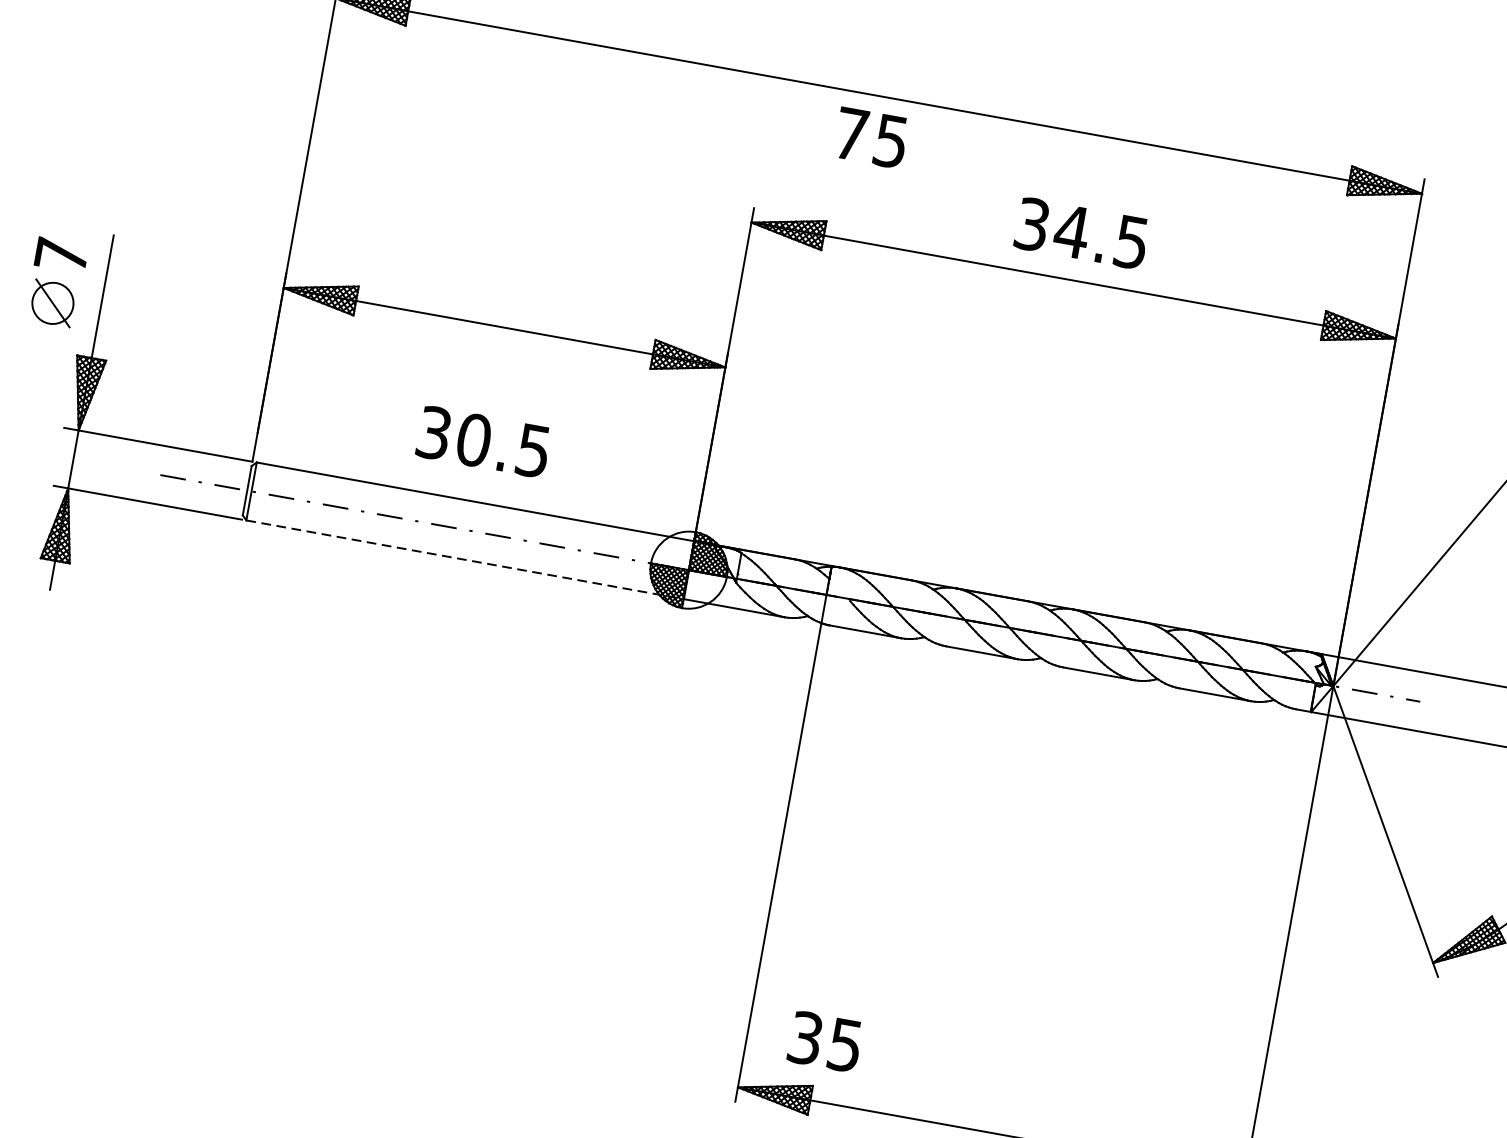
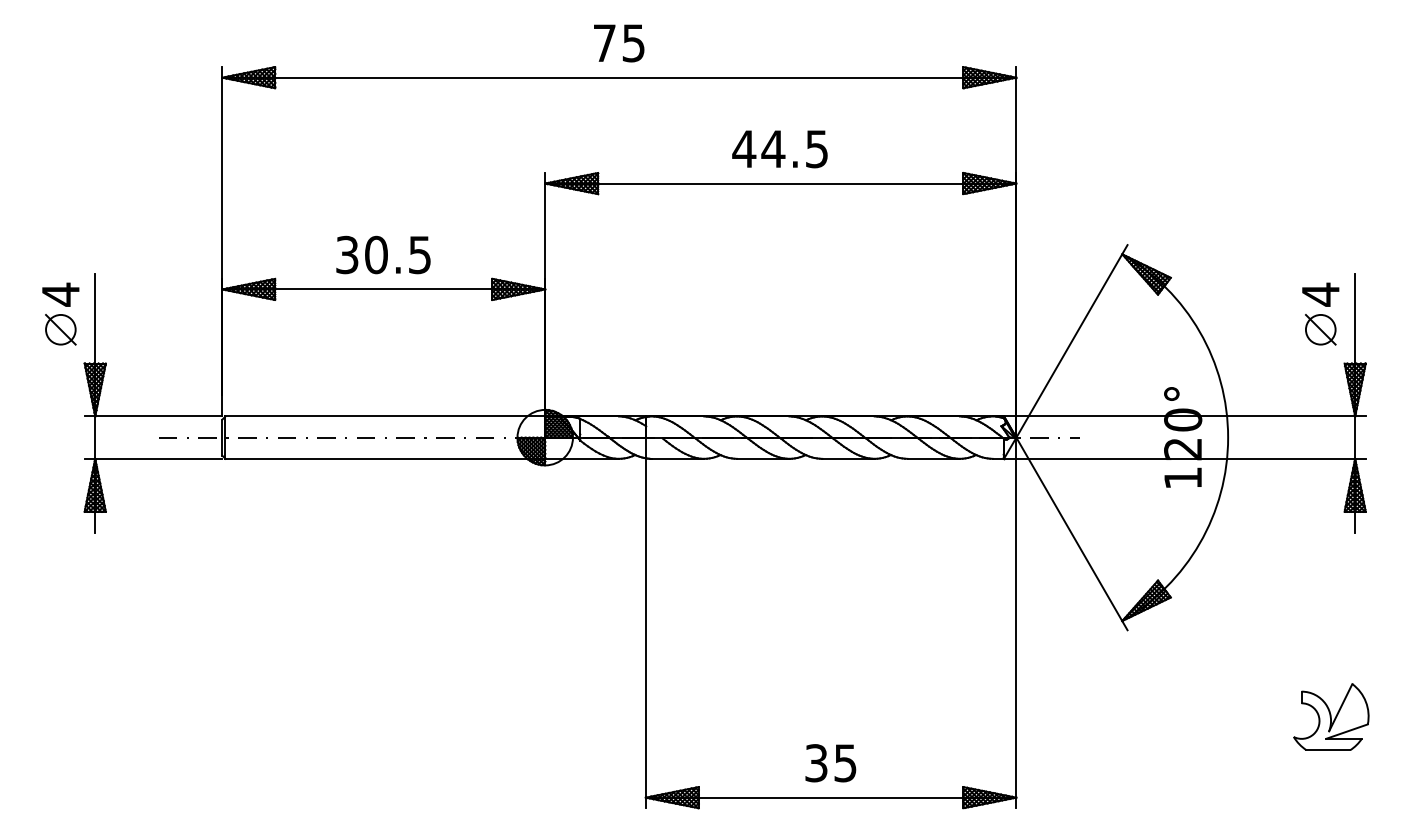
text: (871, 138) -> (619, 43), moved
text: (1032, 225) -> (744, 149), 34.5 -> 44.5
text: (61, 255) -> (60, 294), 7 -> 4
text: (483, 441) -> (383, 254), moved
line: (465, 559) -> (385, 458), dashed -> solid
text: (824, 1042) -> (830, 763), moved

